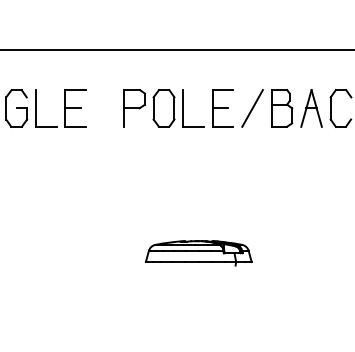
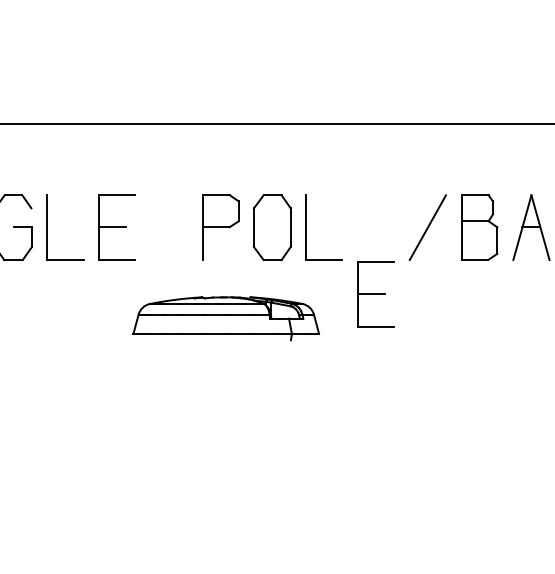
part: (222, 108) -> (375, 294), moved
part: (198, 253) -> (225, 319), moved

